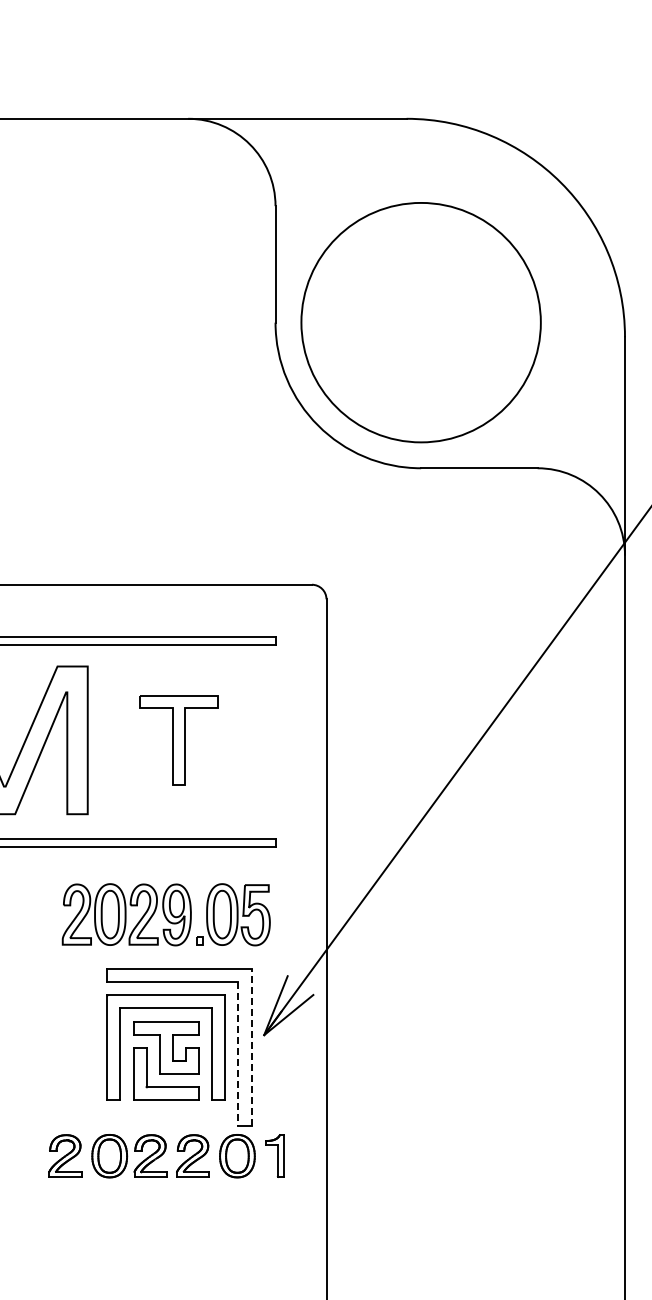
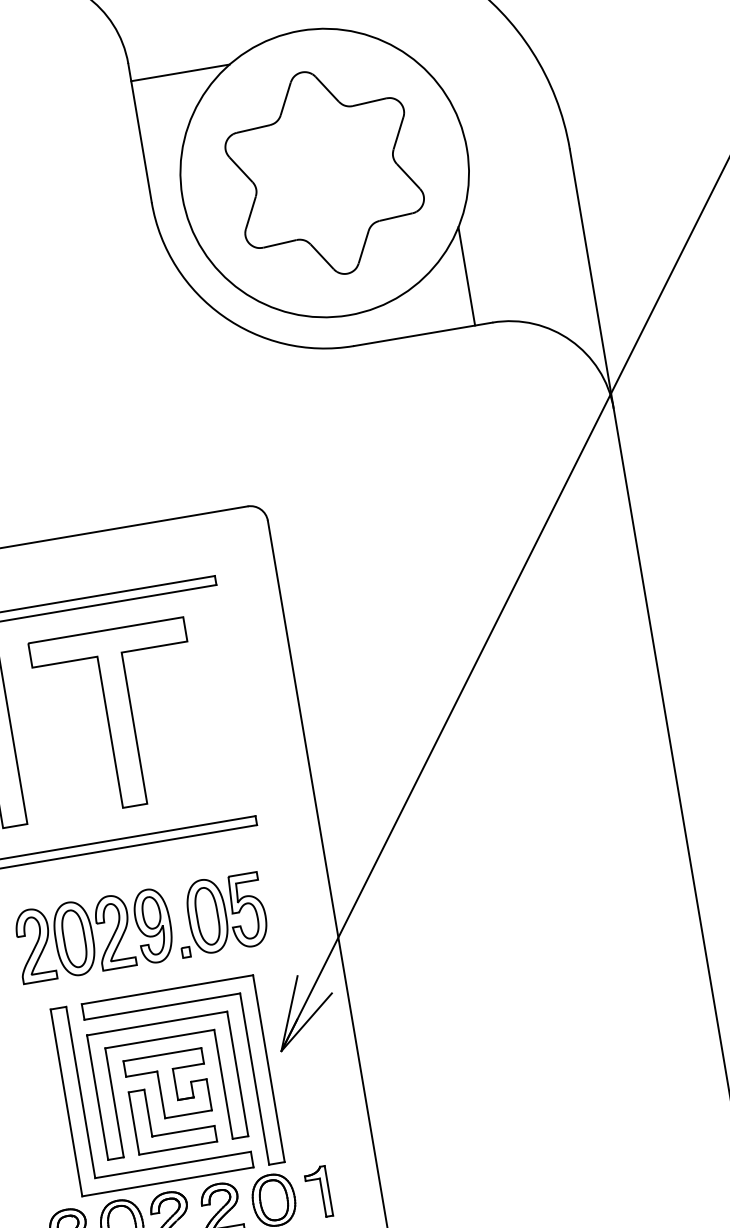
line: (316, 220) -> (179, 72), added
part: (420, 322) -> (323, 172), added
line: (523, 426) -> (467, 275), added
part: (178, 740) -> (120, 718), size x1.67
part: (94, 1047) -> (82, 1099), added
line: (251, 1047) -> (268, 1068), dashed -> solid
line: (238, 1054) -> (254, 1079), dashed -> solid

